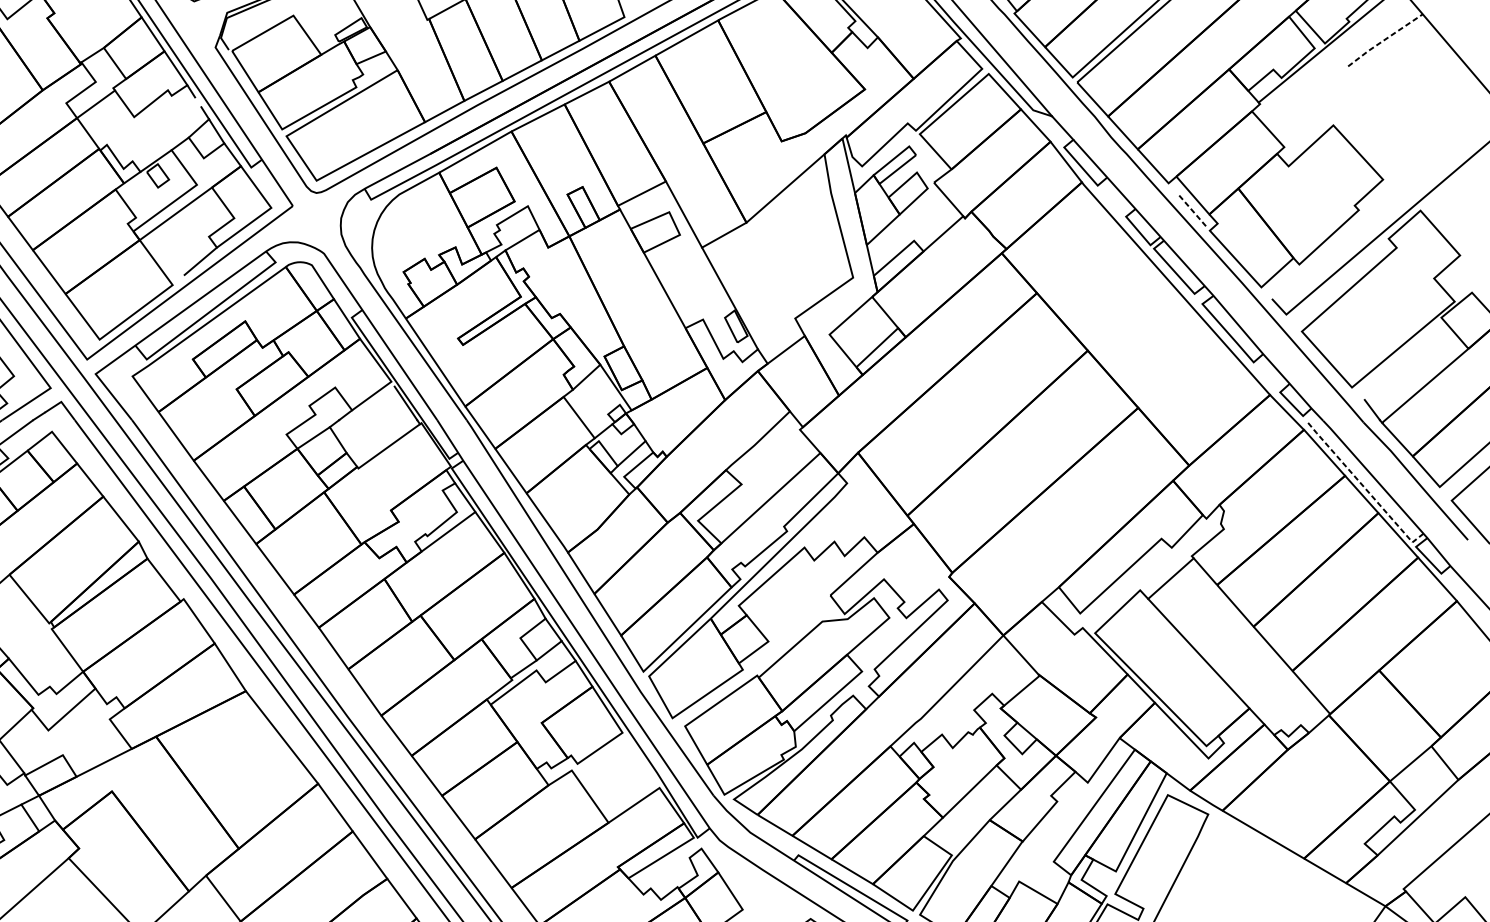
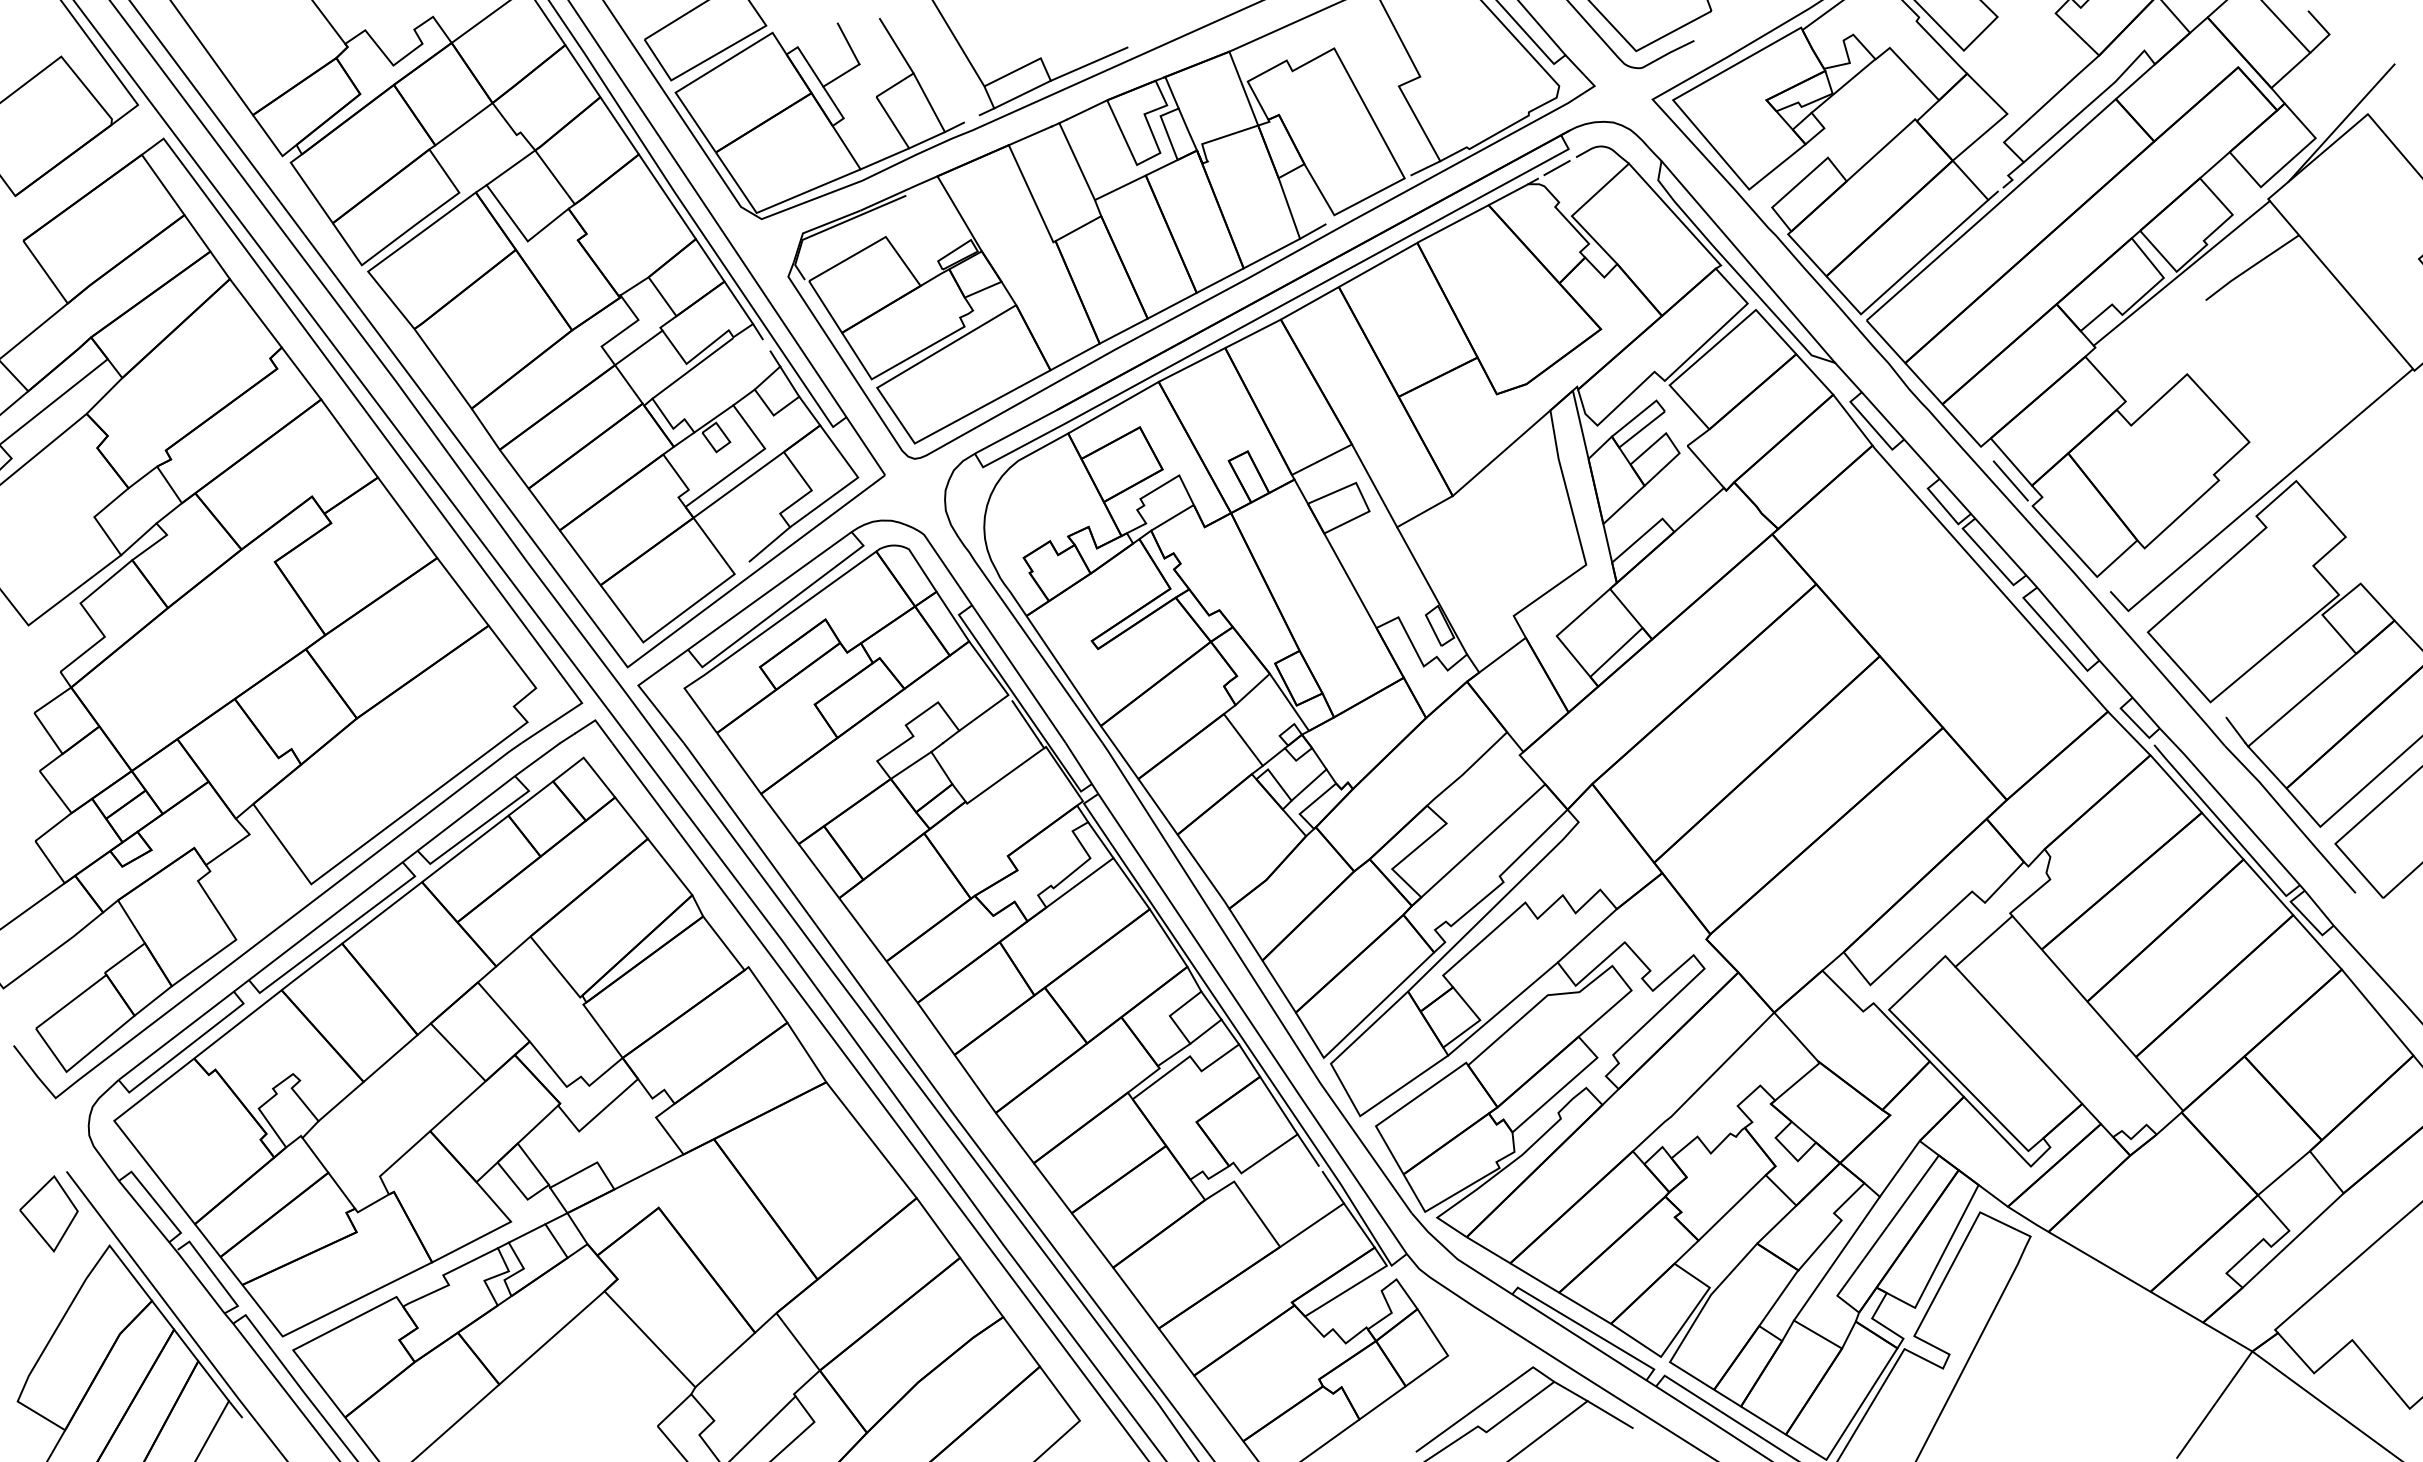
line: (634, 11) -> (1312, 231), added
line: (1385, 39) -> (2252, 266), dashed -> solid
line: (138, 120) -> (692, 368), added
line: (1192, 211) -> (2010, 481), dashed -> solid
line: (1363, 487) -> (2225, 827), dashed -> solid
line: (786, 632) -> (1502, 1008), added
line: (630, 744) -> (1307, 1149), added
line: (650, 775) -> (1332, 1187), added
line: (1053, 831) -> (1836, 1258), added

